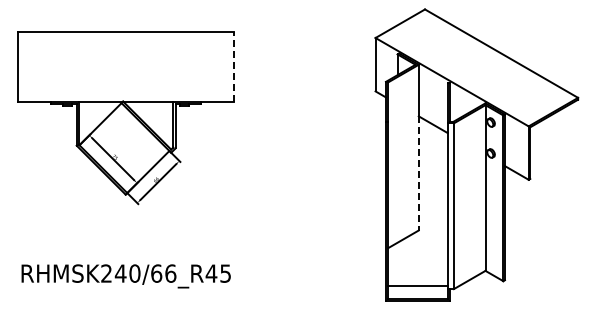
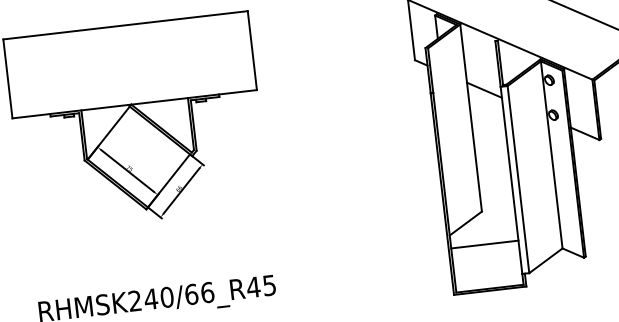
line: (234, 66) -> (252, 50), dashed -> solid
line: (418, 173) -> (474, 147), dashed -> solid
line: (417, 285) -> (484, 244), moved

